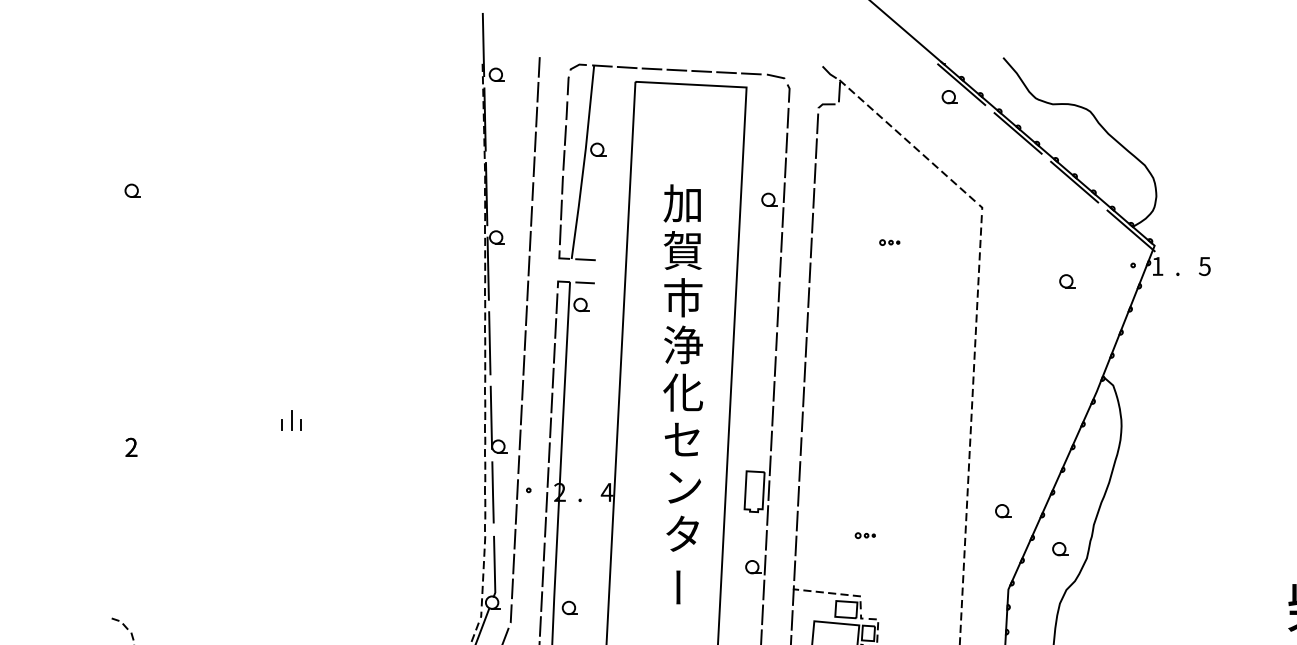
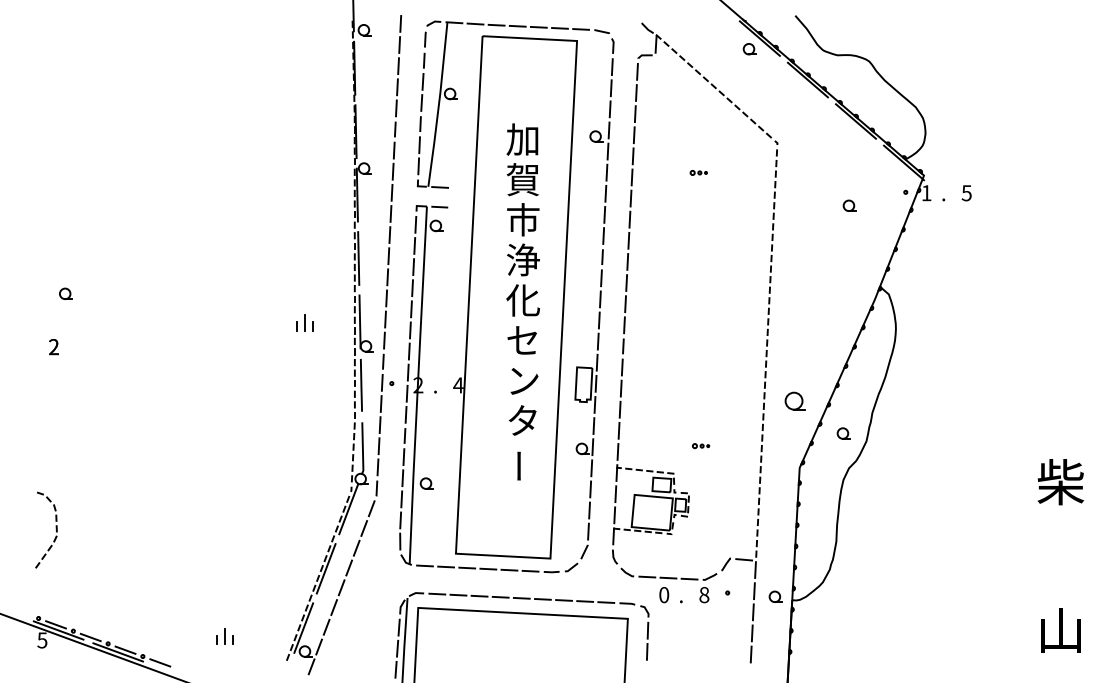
part: (132, 190) -> (65, 293), moved
part: (290, 419) -> (304, 322), moved
part: (1002, 511) -> (794, 401), size x1.6
part: (865, 536) -> (701, 446), moved

